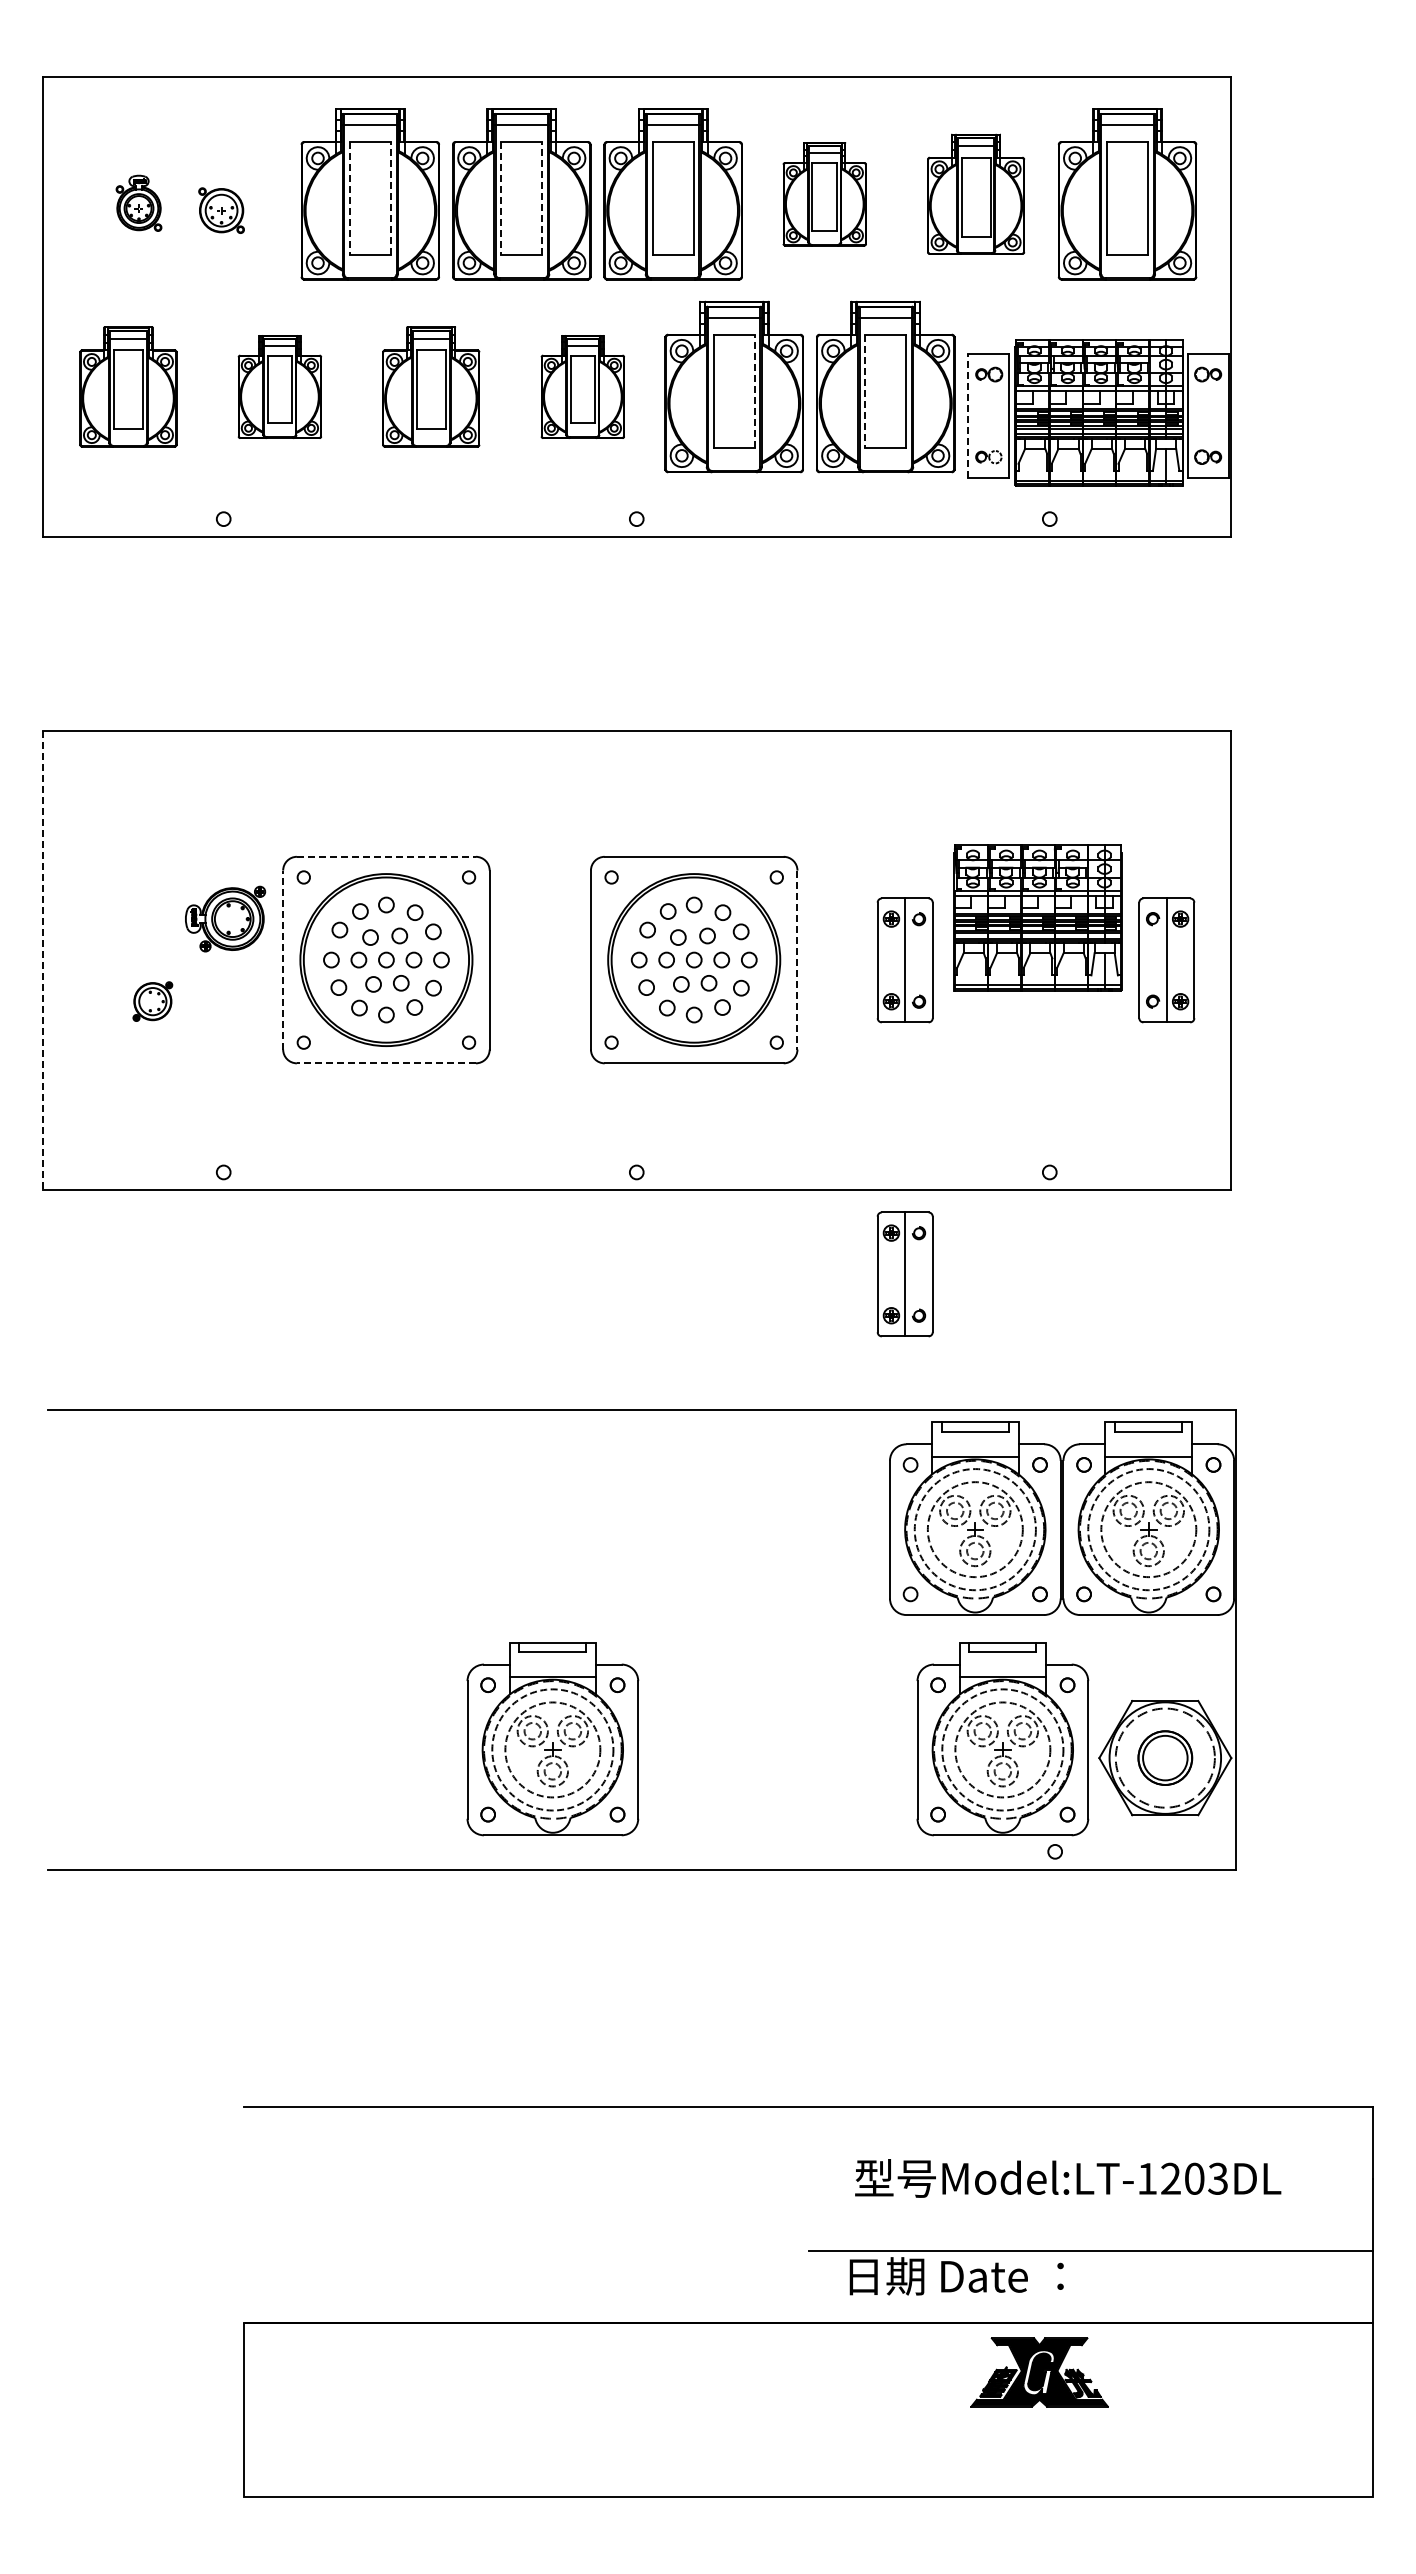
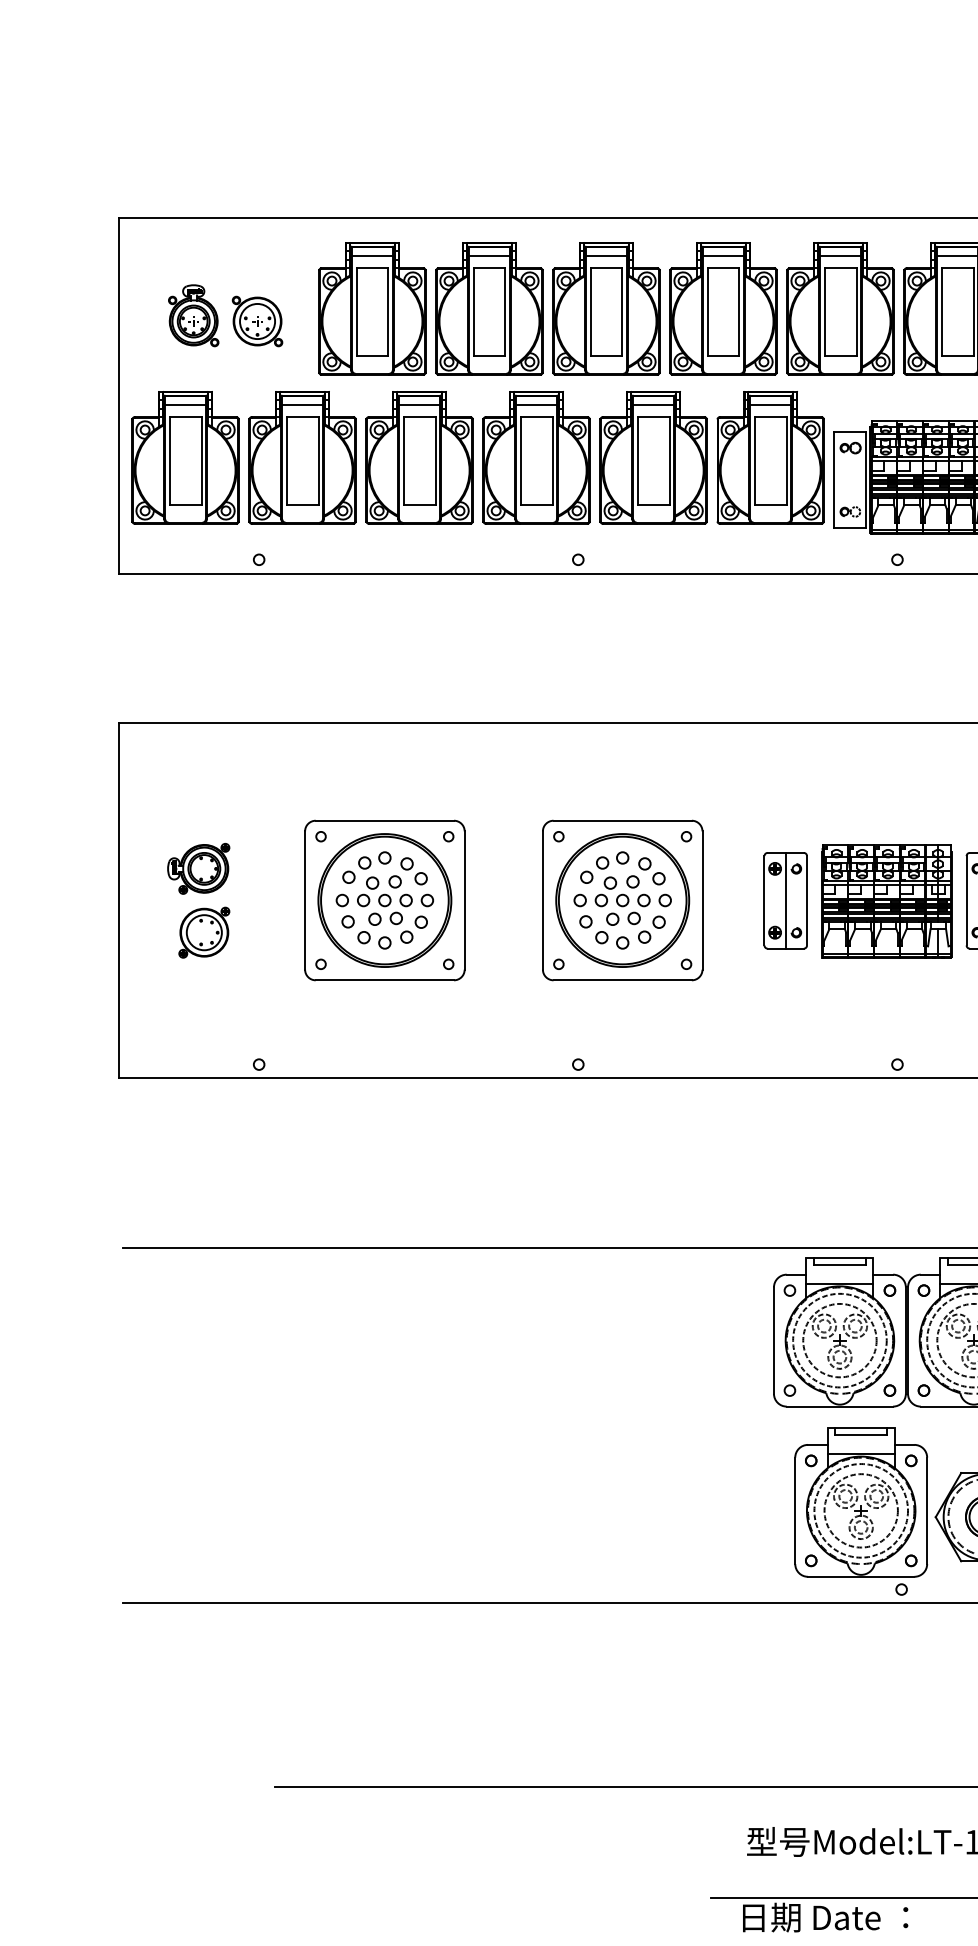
part: (824, 194) -> (723, 308), size x1.67
part: (975, 194) -> (840, 308), size x1.43
line: (390, 197) -> (388, 311), dashed -> solid
line: (542, 197) -> (505, 311), dashed -> solid
line: (349, 198) -> (356, 312), dashed -> solid
line: (501, 198) -> (473, 312), dashed -> solid
part: (138, 203) -> (193, 315), size x1.43
part: (221, 210) -> (257, 321), size x1.43
part: (128, 386) -> (185, 457), size x1.43
part: (279, 386) -> (302, 457), size x1.67
part: (430, 386) -> (418, 457), size x1.43
part: (582, 386) -> (536, 457), size x1.67
line: (754, 390) -> (669, 460), dashed -> solid
line: (865, 391) -> (755, 461), dashed -> solid
line: (967, 415) -> (833, 479), dashed -> solid
line: (386, 856) -> (384, 820), dashed -> solid
part: (1037, 917) -> (886, 901), moved
part: (225, 918) -> (198, 868), moved
line: (283, 959) -> (305, 900), dashed -> solid
line: (42, 960) -> (119, 900), dashed -> solid
line: (797, 960) -> (702, 900), dashed -> solid
part: (152, 1001) -> (204, 932), size x1.67
line: (385, 1063) -> (384, 980), dashed -> solid
part: (904, 1274) -> (785, 1143), removed
part: (552, 1739) -> (513, 1502), removed

